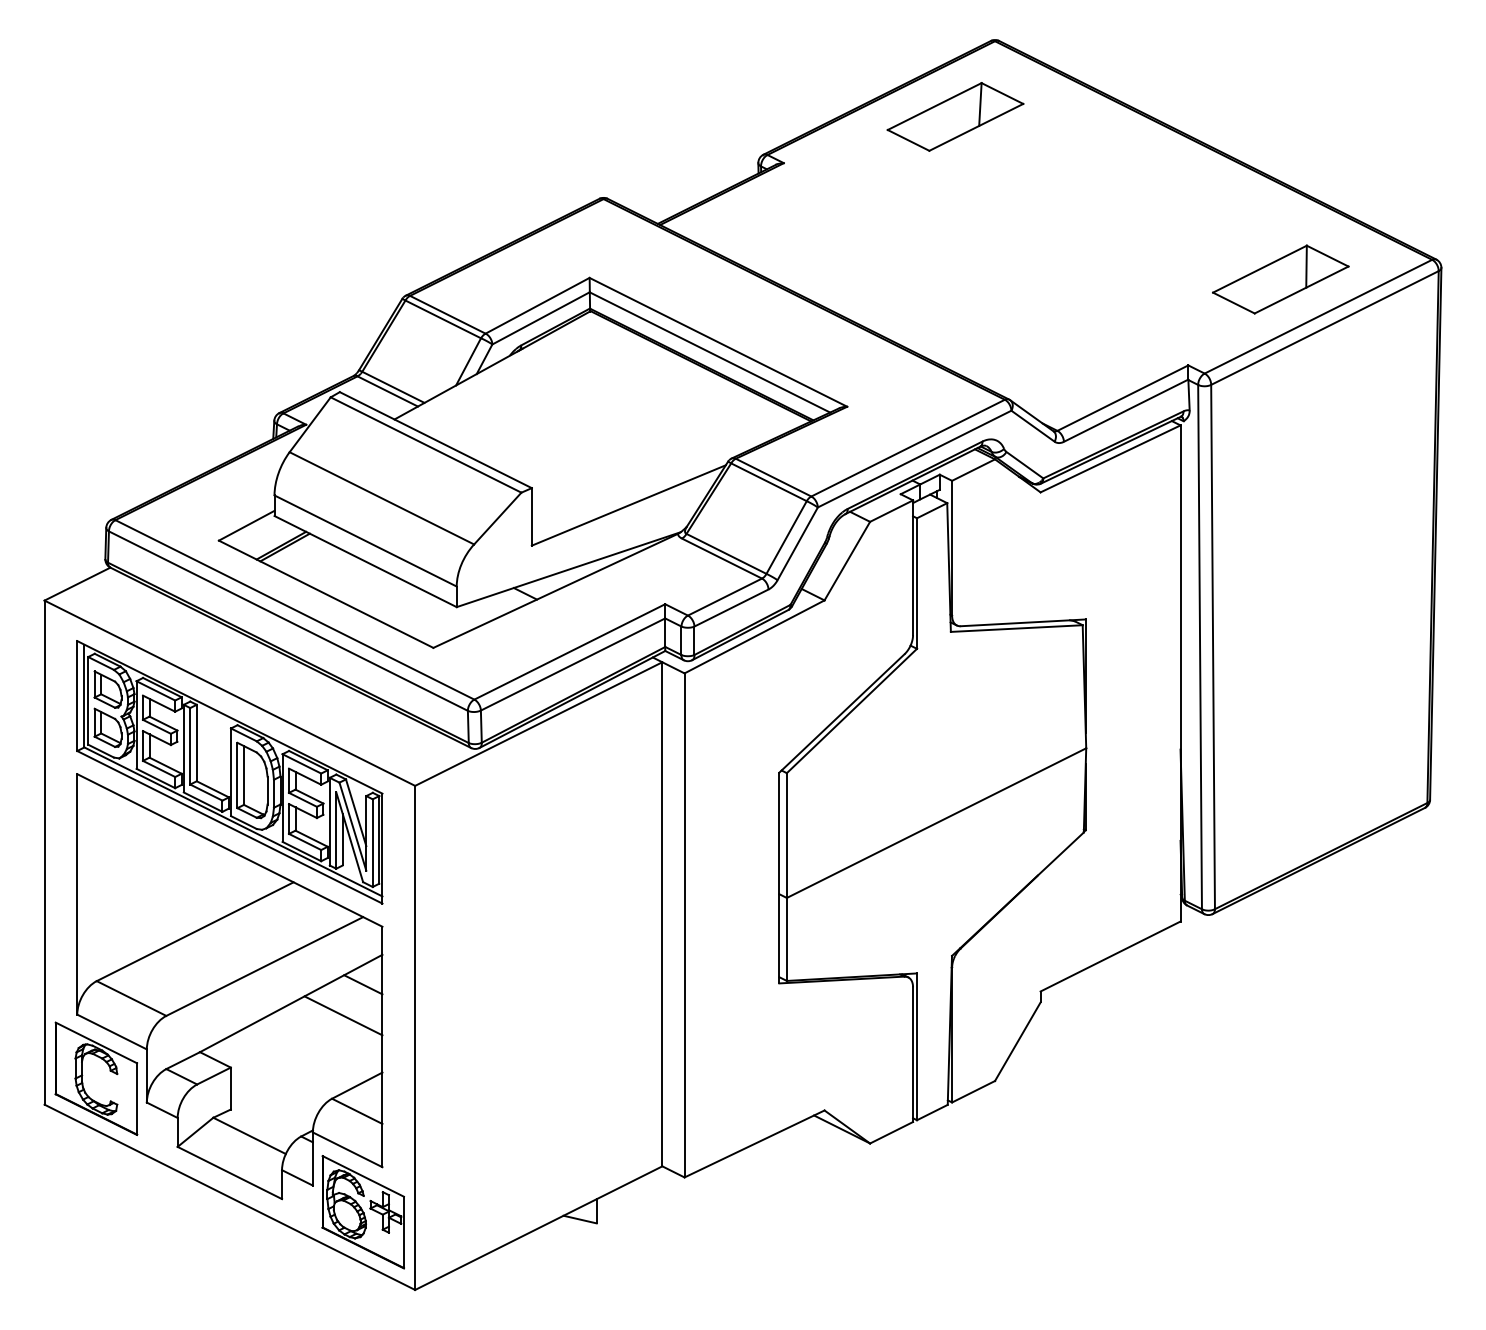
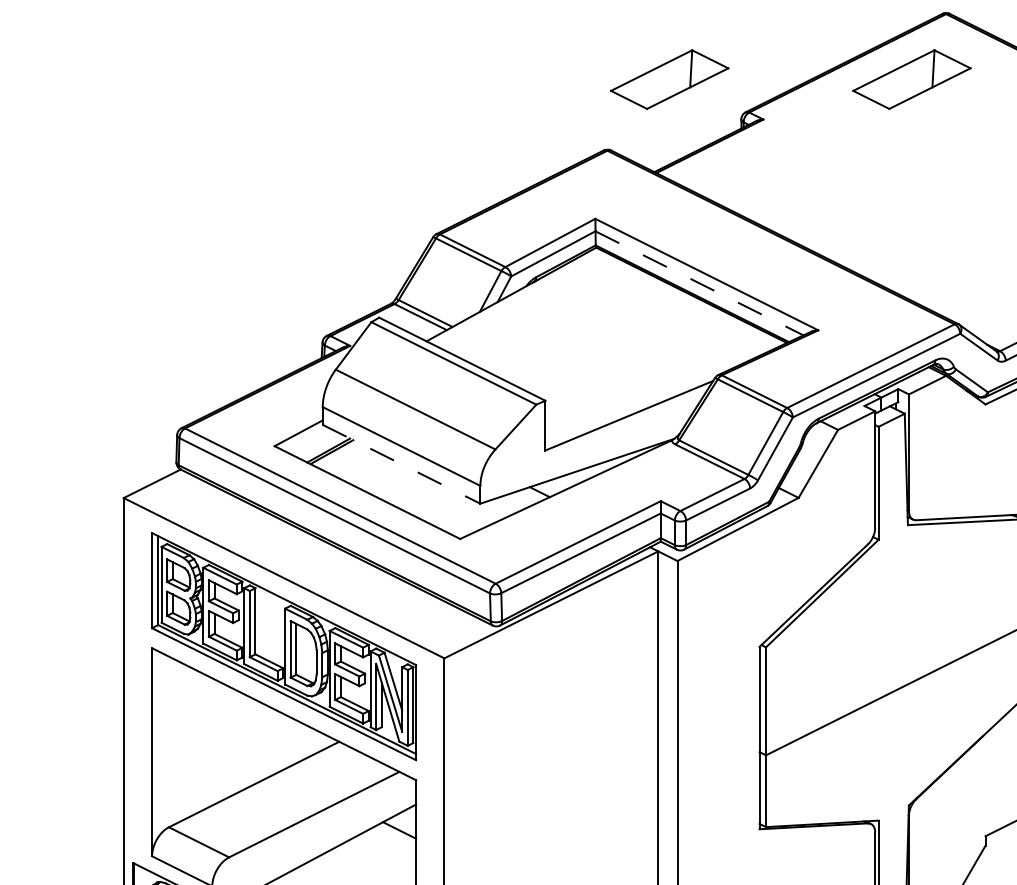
part: (675, 116) -> (669, 79), added
line: (710, 352) -> (699, 283), solid -> dashed
line: (365, 561) -> (401, 464), solid -> dashed
line: (343, 1015) -> (382, 857), removed

